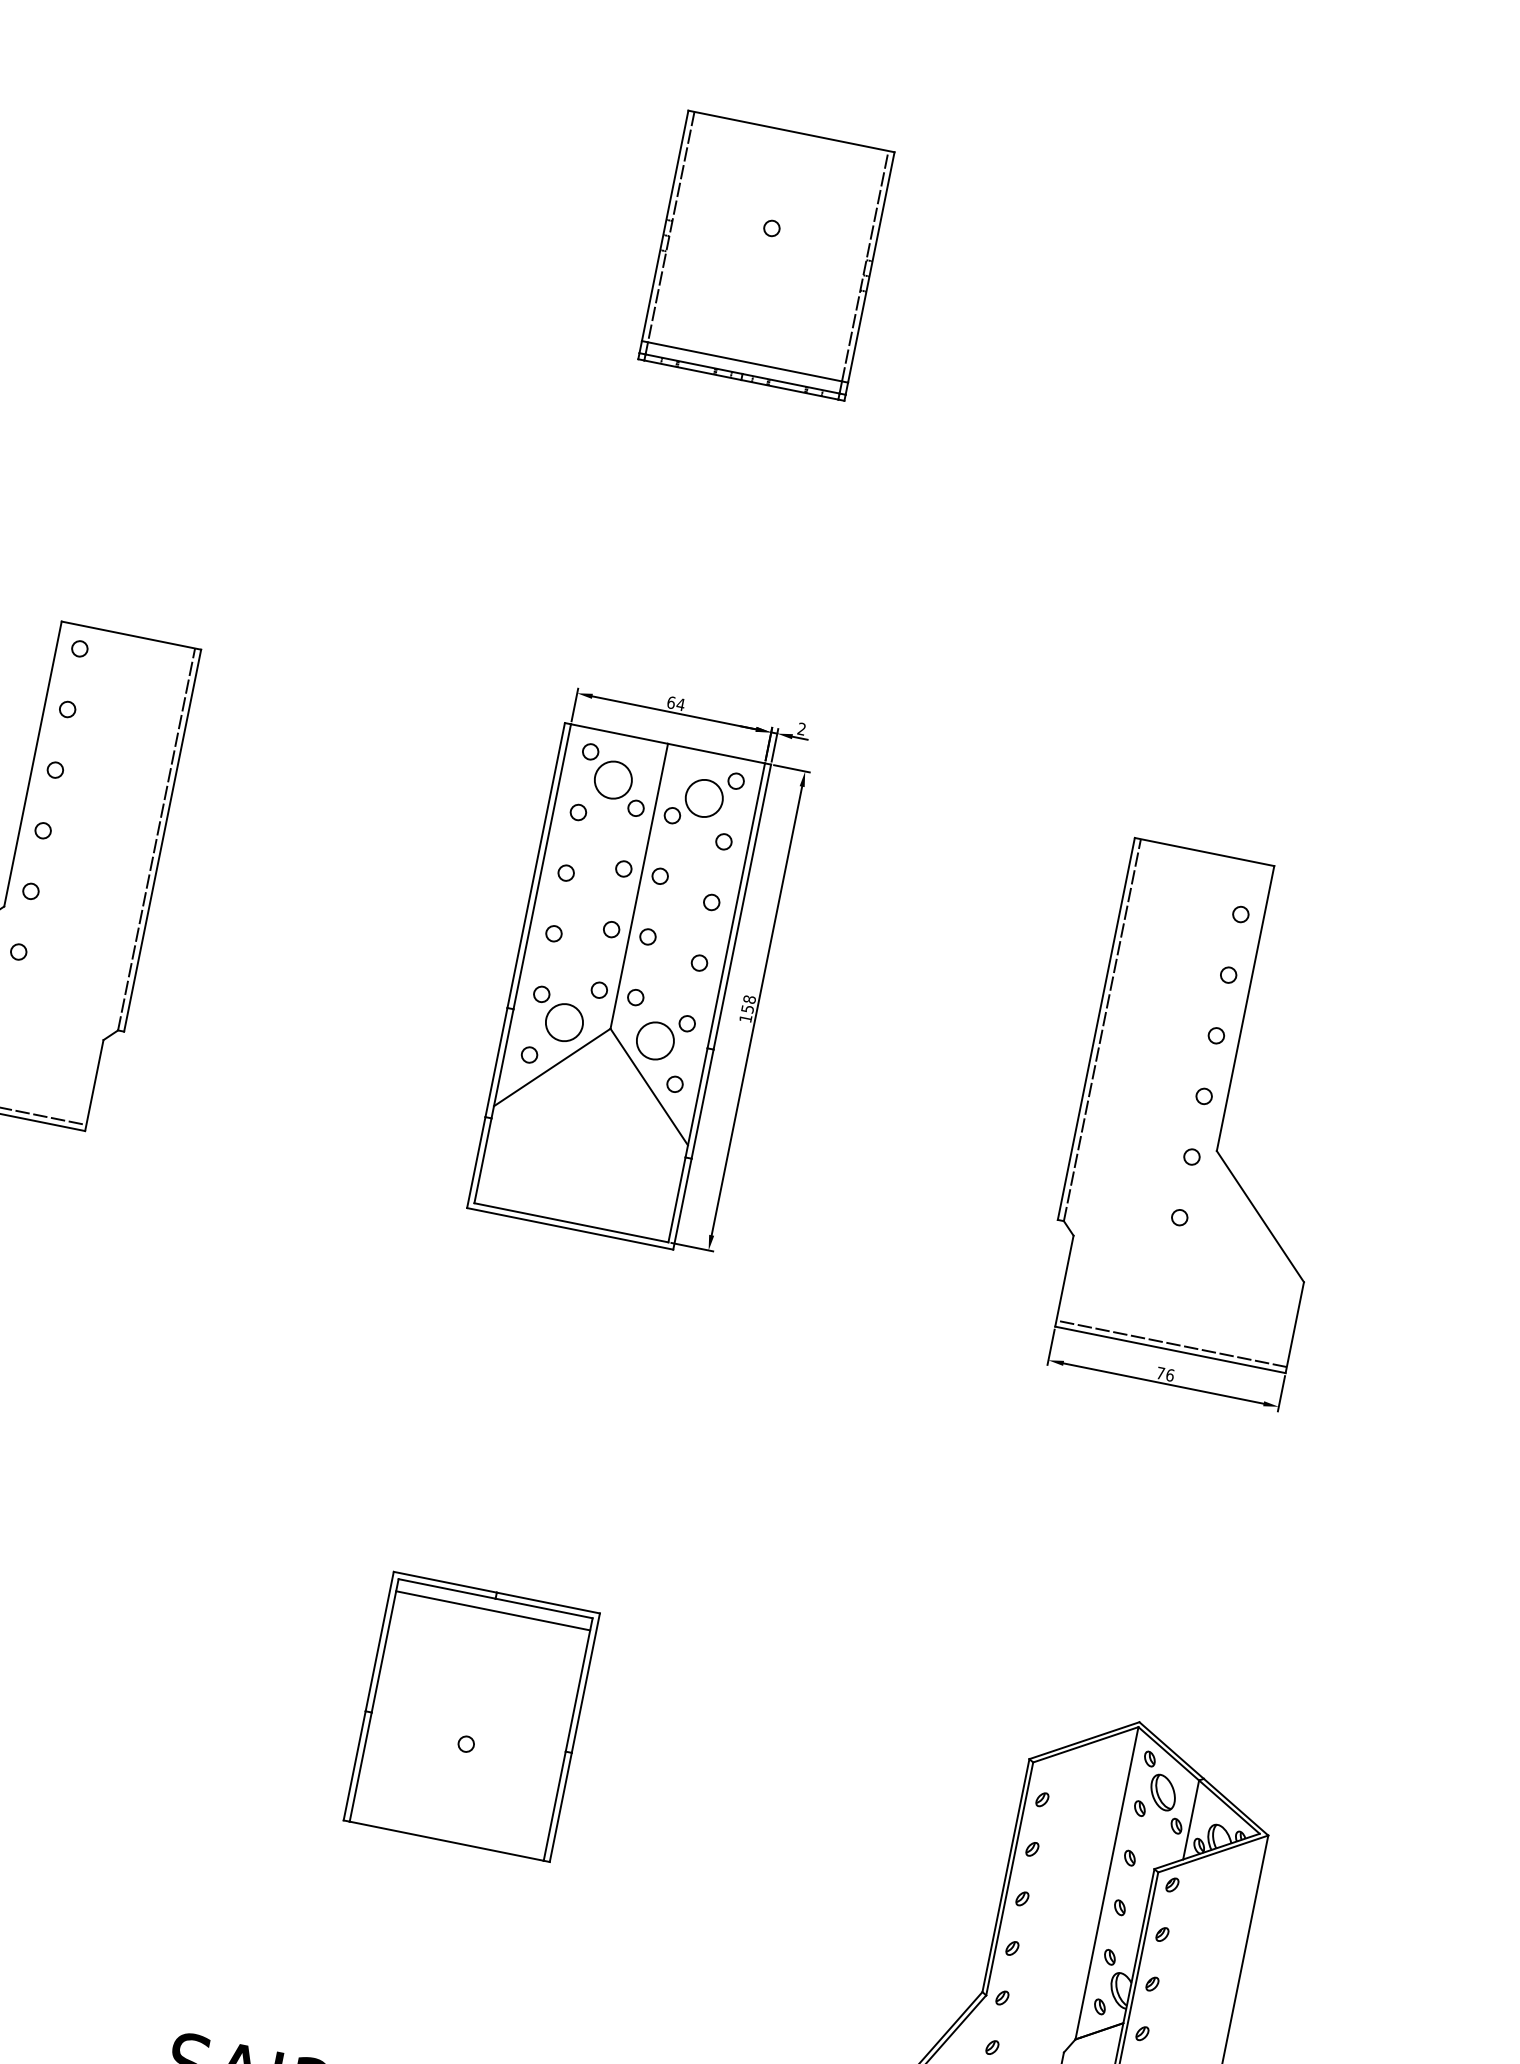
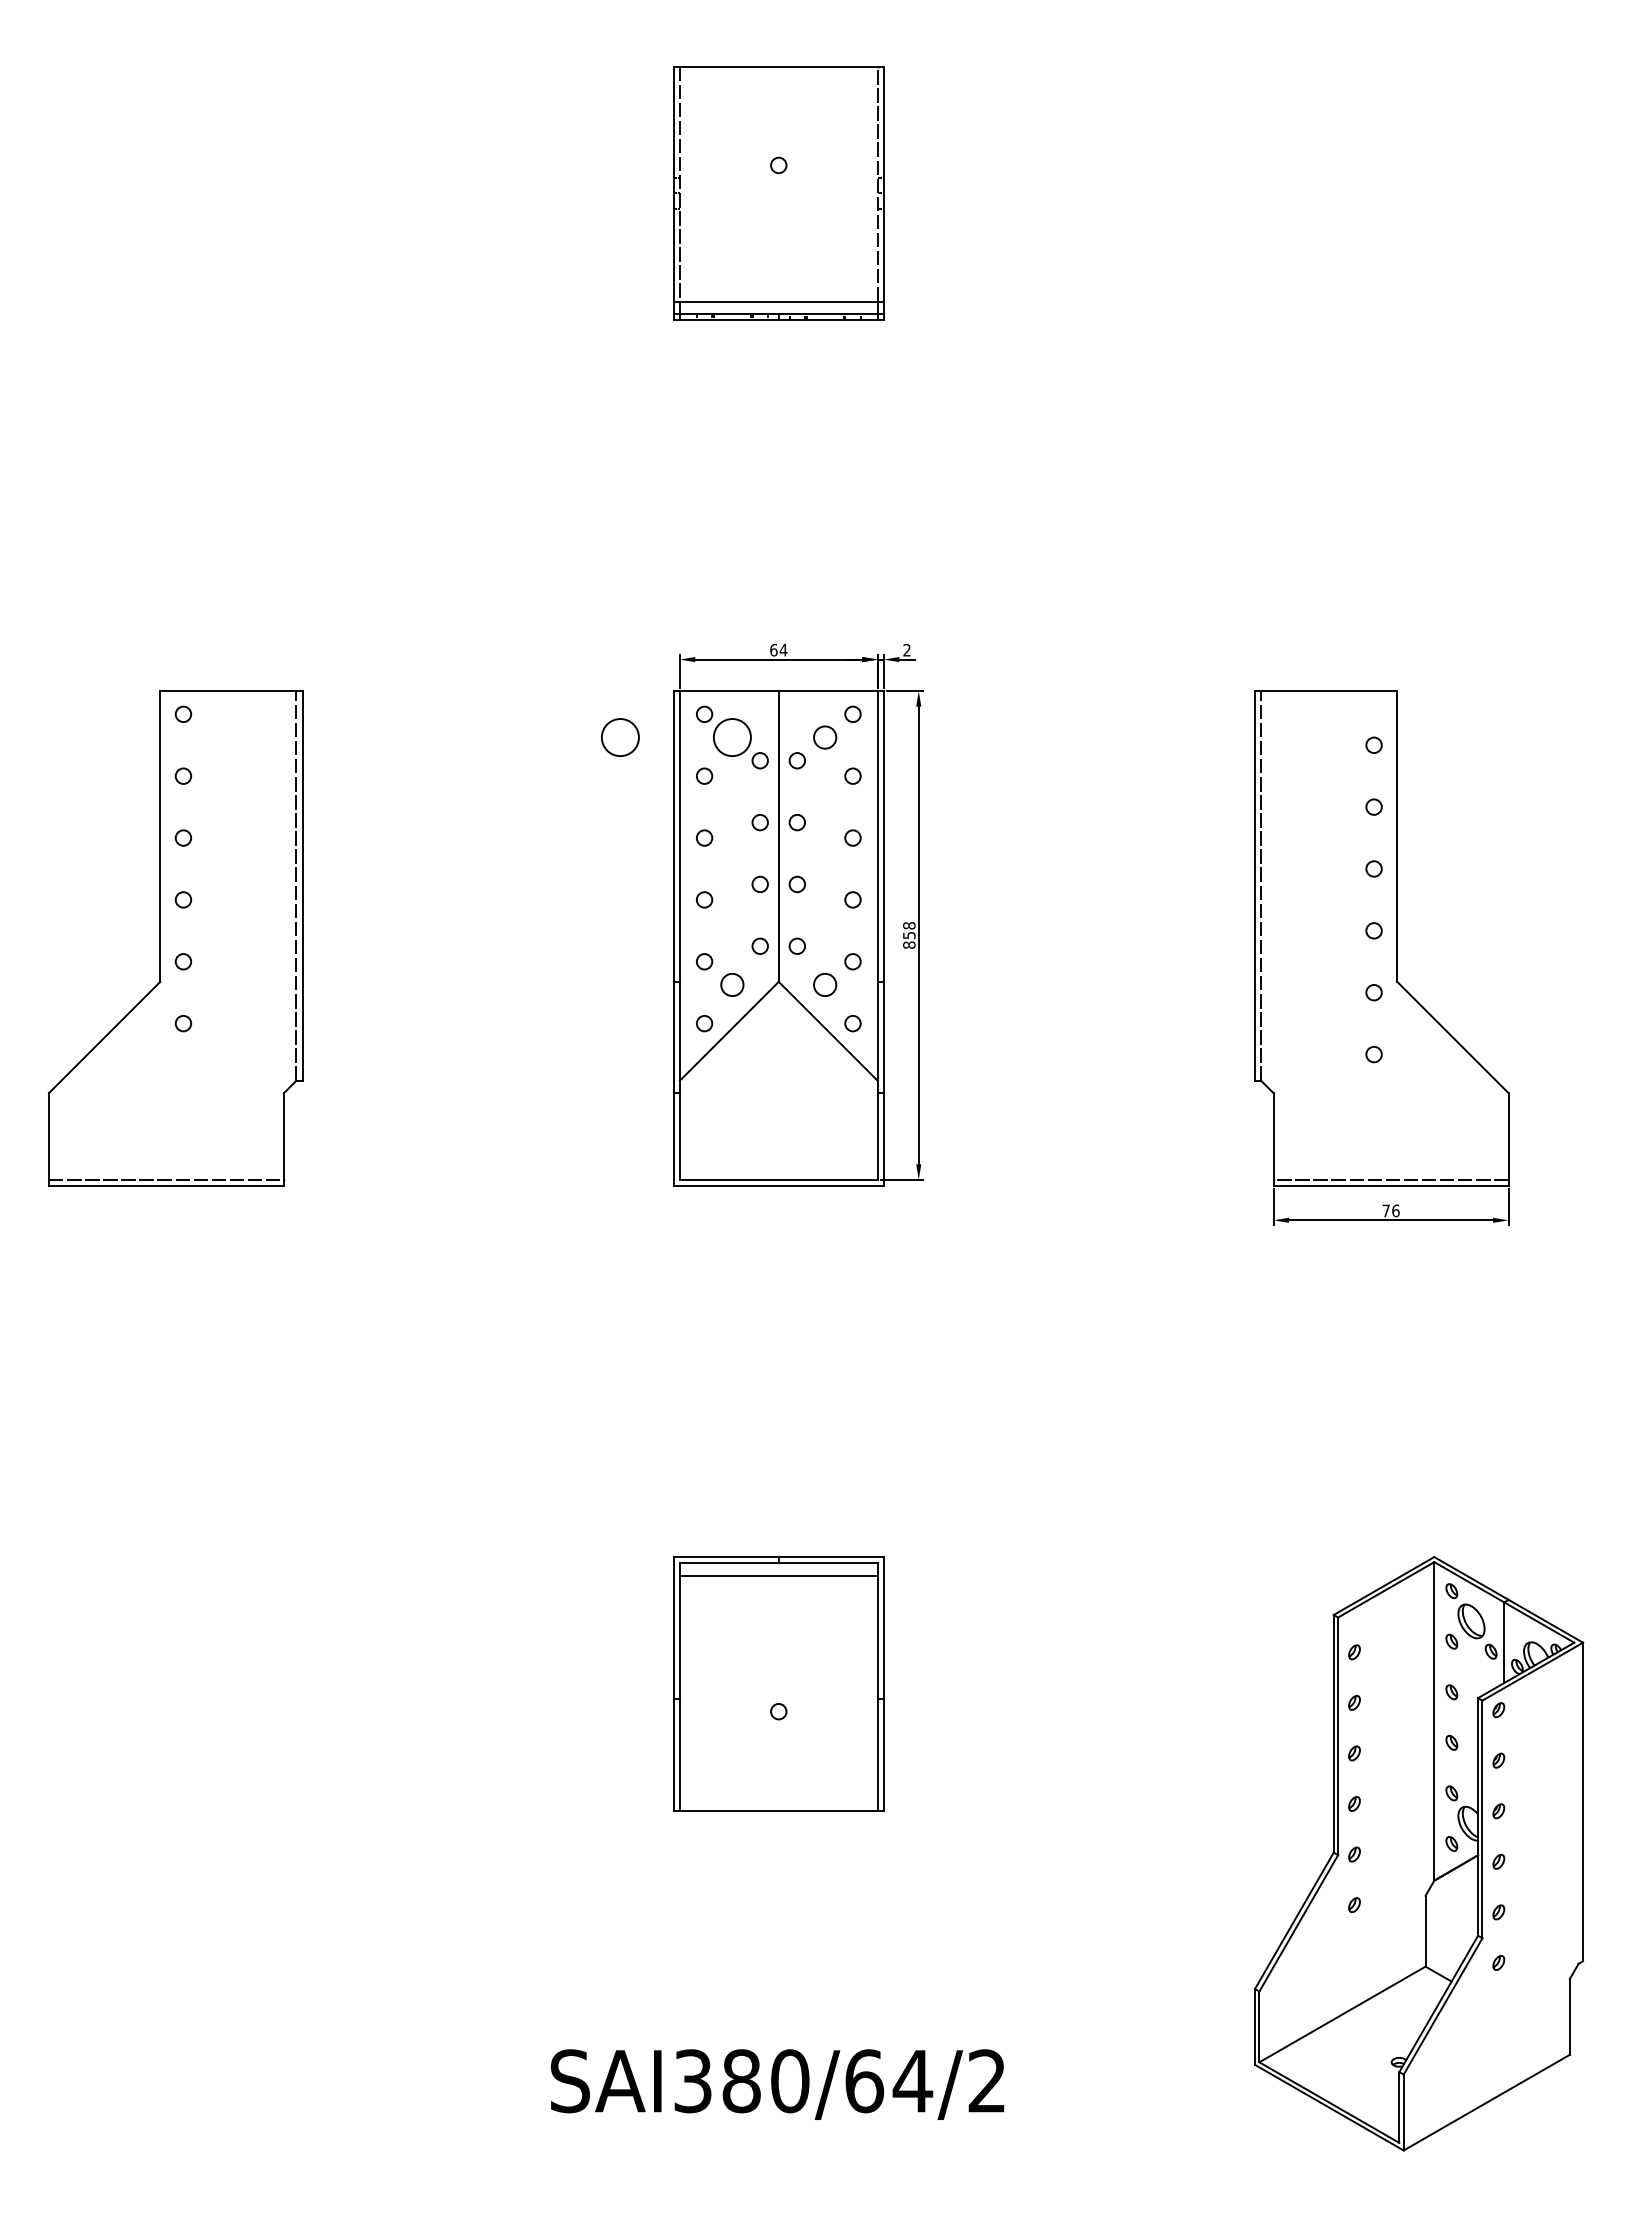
circle: (503, 757) -> (620, 737), added
circle: (703, 798) -> (824, 737), size x0.6
text: (746, 1017) -> (909, 944), 158 -> 858
circle: (563, 1022) -> (731, 984), size x0.6
circle: (654, 1040) -> (824, 984), size x0.6

